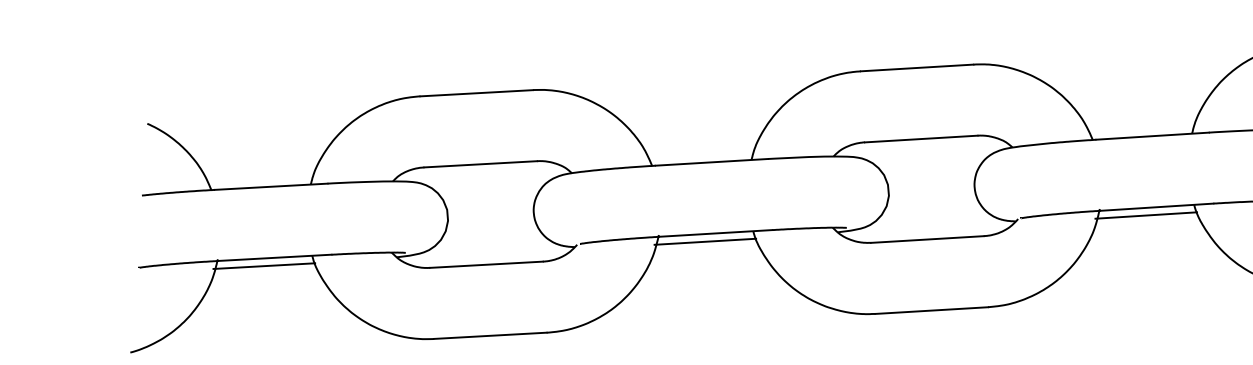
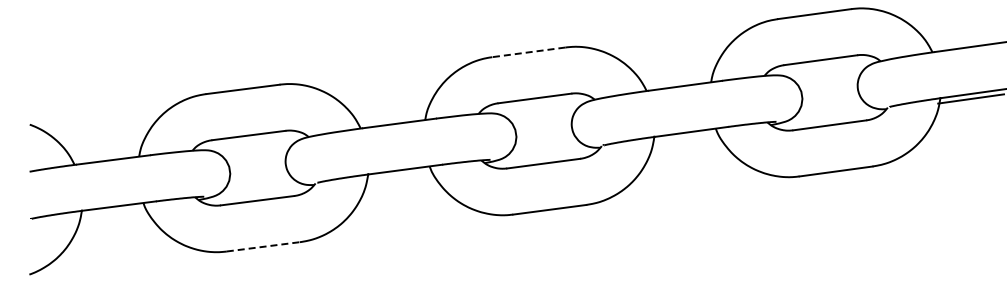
line: (916, 68) -> (528, 52), solid -> dashed
line: (1146, 215) -> (685, 137), removed
line: (704, 241) -> (398, 175), removed
line: (264, 265) -> (112, 211), removed
line: (490, 335) -> (263, 246), solid -> dashed

